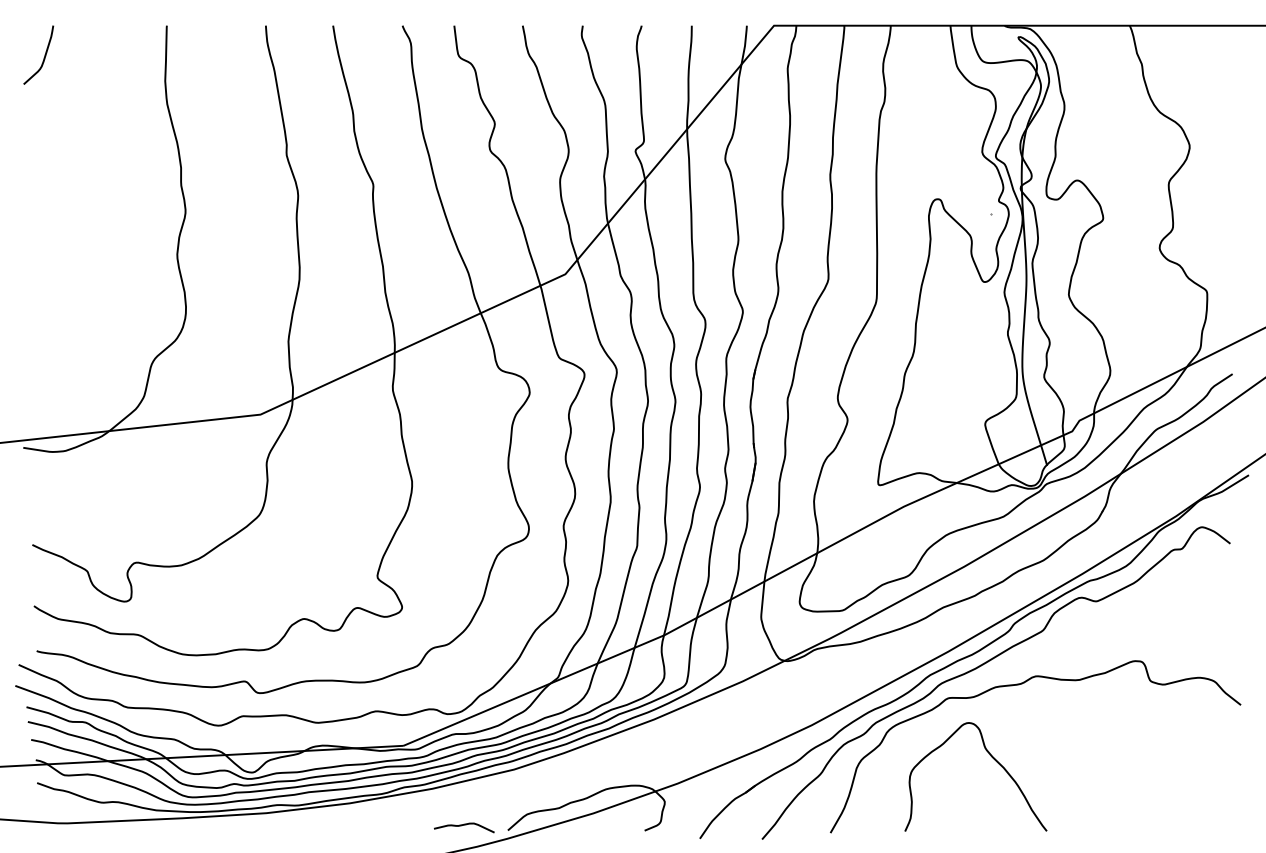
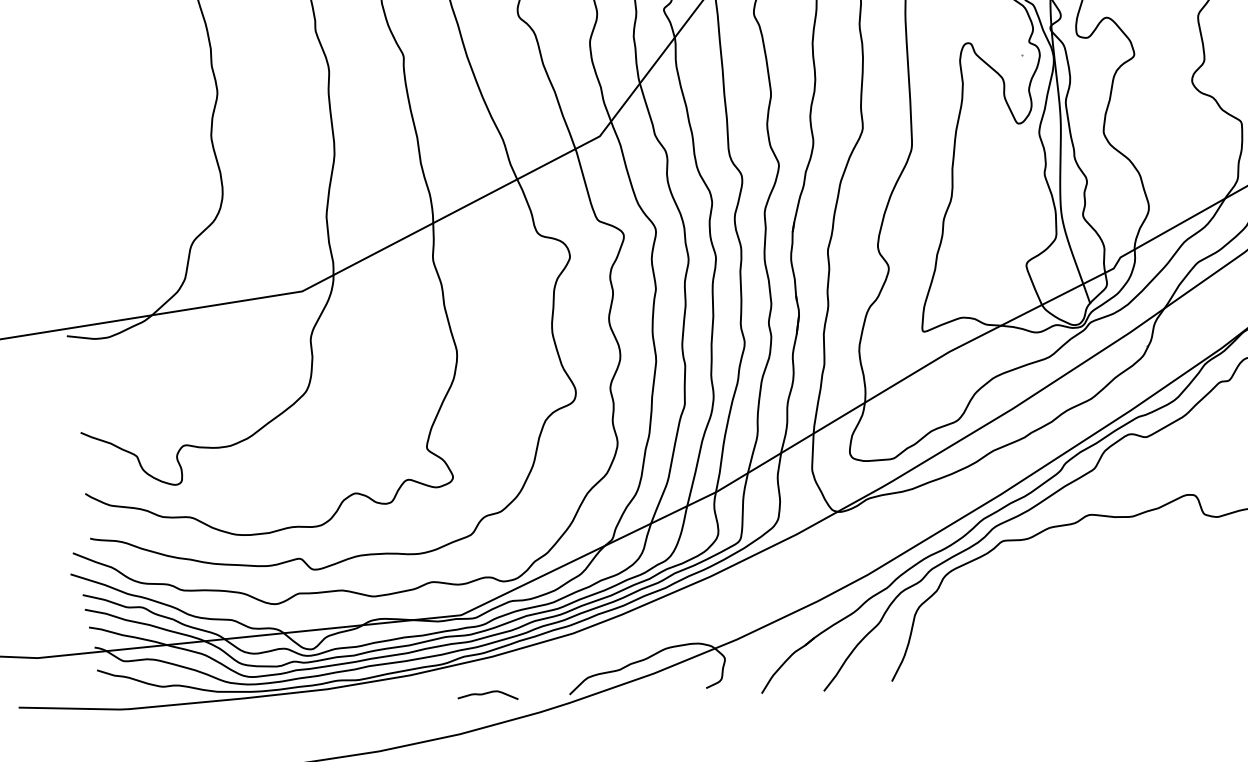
curve: (992, 758) -> (1050, 599), removed
curve: (464, 825) -> (488, 693), moved

